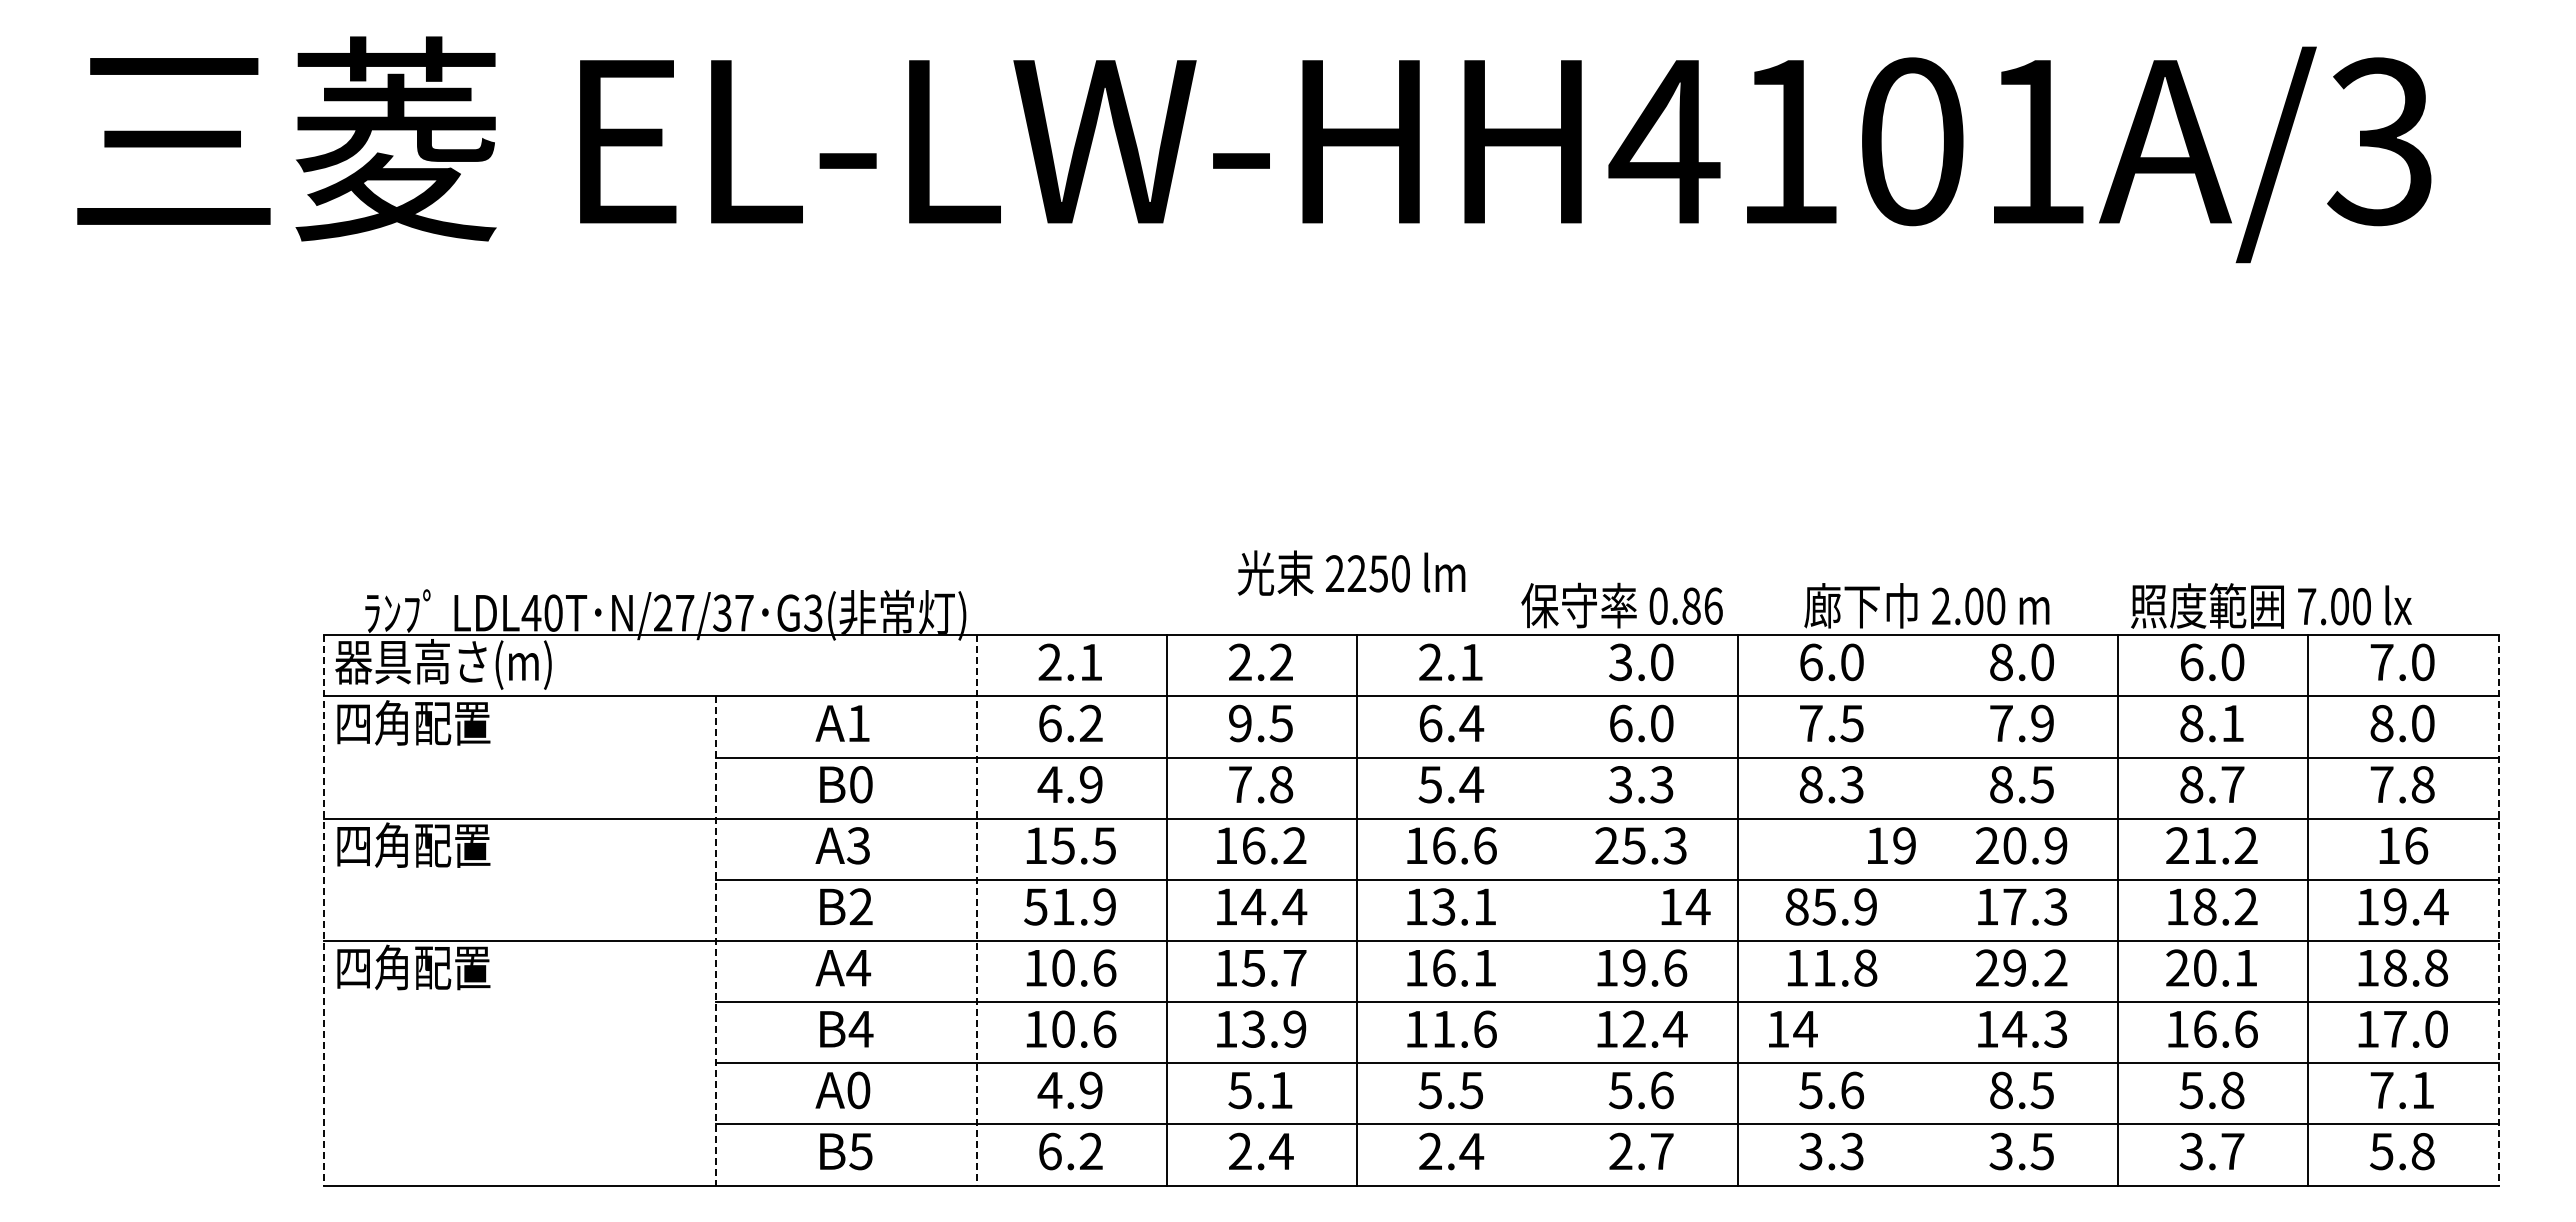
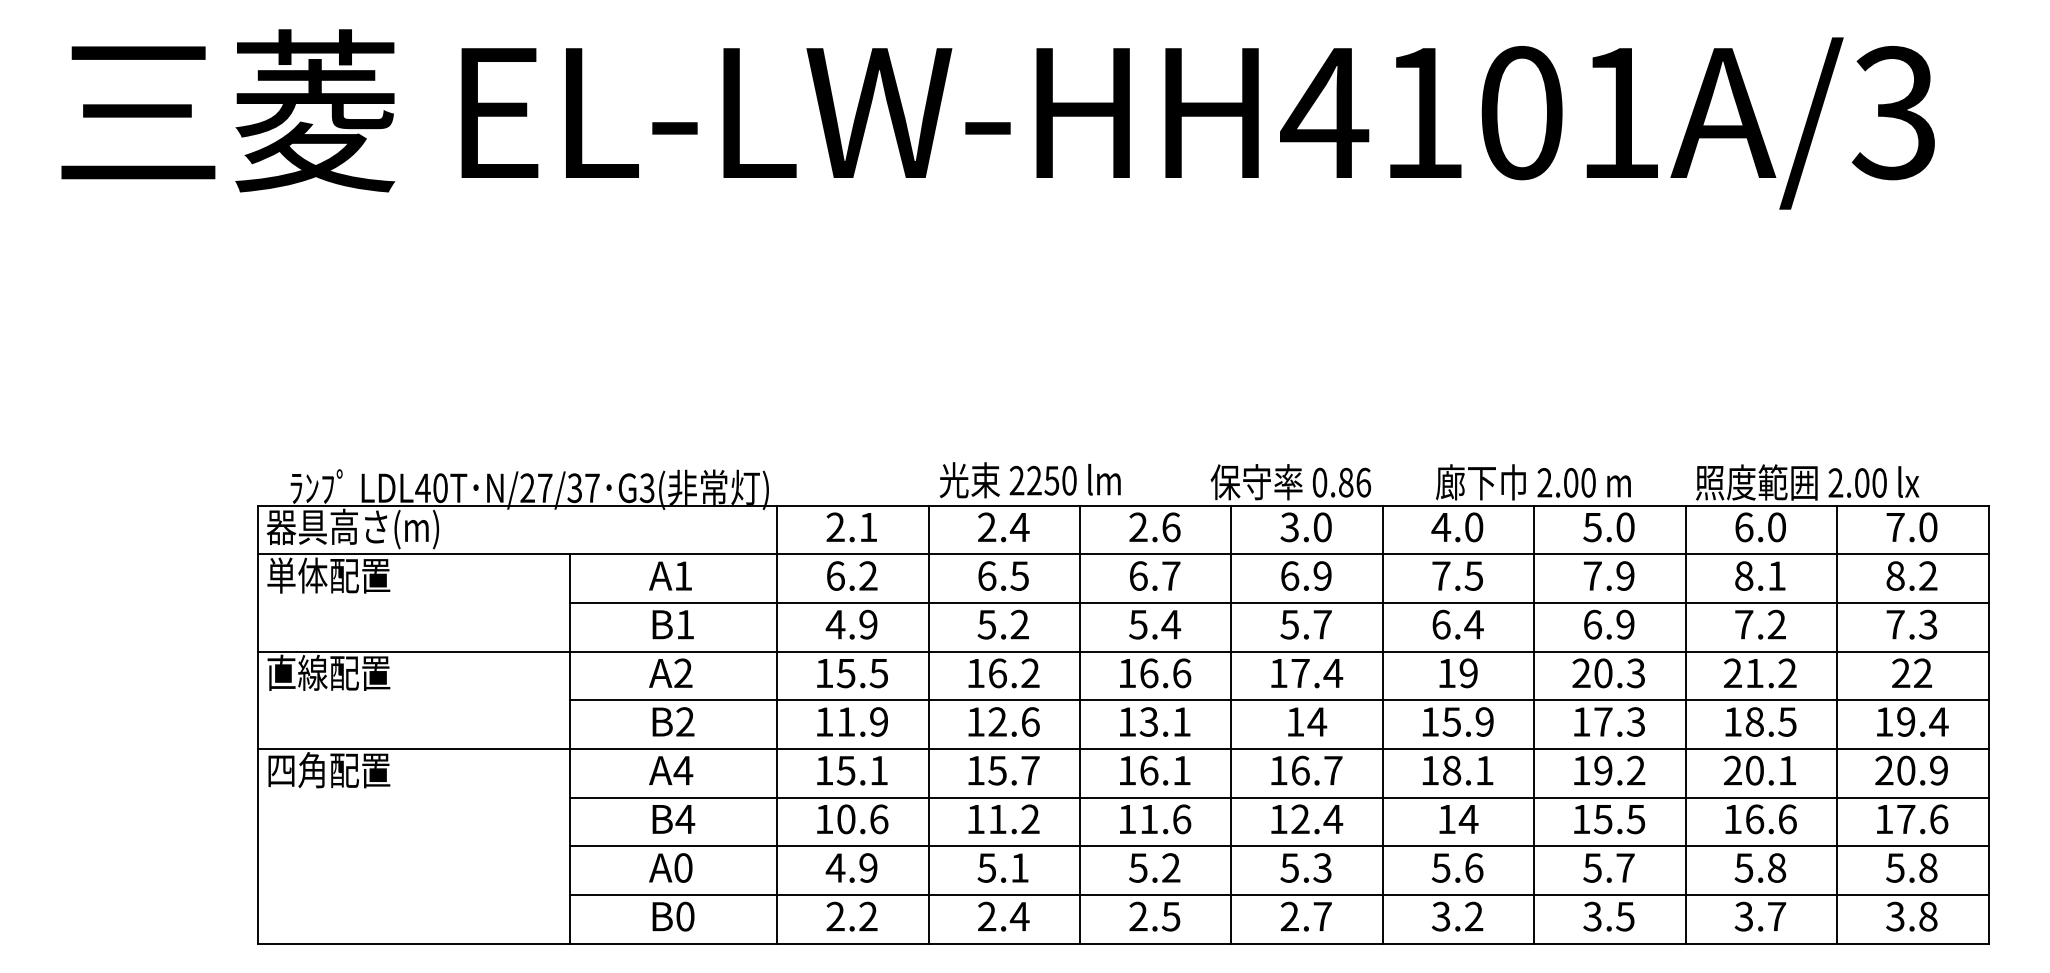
text: (1351, 572) -> (1030, 479), moved
text: (2306, 606) -> (1835, 482), 7.00 -> 2.00
text: (1281, 661) -> (1019, 526), 2.2 -> 2.4
text: (1472, 662) -> (1171, 527), 2.1 -> 2.6
text: (1810, 662) -> (1440, 527), 6.0 -> 4.0
text: (2000, 662) -> (1592, 527), 8.0 -> 5.0
text: (373, 722) -> (297, 575), 四角配置 -> 単体配置
text: (1240, 723) -> (987, 576), 9.5 -> 6.5
text: (1471, 723) -> (1171, 576), 6.4 -> 6.7
text: (1661, 723) -> (1322, 576), 6.0 -> 6.9
text: (2422, 723) -> (1927, 576), 8.0 -> 8.2
text: (861, 784) -> (685, 624), B0 -> B1
text: (1260, 784) -> (1003, 624), 7.8 -> 5.2
text: (1641, 784) -> (1306, 624), 3.3 -> 5.7
text: (1832, 784) -> (1458, 624), 8.3 -> 6.4
text: (2021, 784) -> (1608, 624), 8.5 -> 6.9
text: (2212, 784) -> (1760, 624), 8.7 -> 7.2
text: (2422, 784) -> (1927, 624), 7.8 -> 7.3
text: (373, 844) -> (297, 672), 四角配置 -> 直線配置
text: (858, 845) -> (683, 673), A3 -> A2
text: (1641, 845) -> (1306, 673), 25.3 -> 17.4
text: (1891, 845) -> (1458, 673), moved
text: (2055, 845) -> (1635, 673), 20.9 -> 20.3
text: (2402, 845) -> (1911, 673), 16 -> 22
text: (1035, 906) -> (824, 721), 51.9 -> 11.9
text: (1274, 906) -> (1014, 721), 14.4 -> 12.6
text: (1685, 906) -> (1307, 721), moved
text: (1796, 906) -> (1429, 721), 85.9 -> 15.9
text: (2245, 906) -> (1786, 721), 18.2 -> 18.5
line: (324, 910) -> (258, 724), dashed -> solid
line: (976, 910) -> (777, 724), dashed -> solid
line: (1547, 910) -> (1231, 724), added
line: (1927, 910) -> (1533, 724), added
line: (2498, 910) -> (1988, 724), dashed -> solid
line: (715, 940) -> (569, 748), dashed -> solid
text: (1083, 967) -> (862, 770), 10.6 -> 15.1
text: (1655, 967) -> (1317, 770), 19.6 -> 16.7
text: (1845, 967) -> (1468, 770), 11.8 -> 18.1
text: (1987, 967) -> (1581, 770), 29.2 -> 19.2
text: (2402, 967) -> (1911, 770), 18.8 -> 20.9
text: (1274, 1028) -> (1014, 818), 13.9 -> 11.2
text: (2034, 1028) -> (1619, 818), 14.3 -> 15.5
text: (2436, 1028) -> (1938, 818), 17.0 -> 17.6
text: (1793, 1029) -> (1459, 819), moved
text: (1471, 1090) -> (1171, 868), 5.5 -> 5.2
text: (1661, 1090) -> (1322, 868), 5.6 -> 5.3
text: (2021, 1090) -> (1608, 868), 8.5 -> 5.7
text: (2402, 1090) -> (1911, 868), 7.1 -> 5.8
text: (860, 1151) -> (684, 916), B5 -> B0
text: (1049, 1151) -> (835, 916), 6.2 -> 2.2
text: (1471, 1151) -> (1171, 916), 2.4 -> 2.5
text: (1851, 1151) -> (1473, 916), 3.3 -> 3.2
text: (2381, 1151) -> (1895, 916), 5.8 -> 3.8

